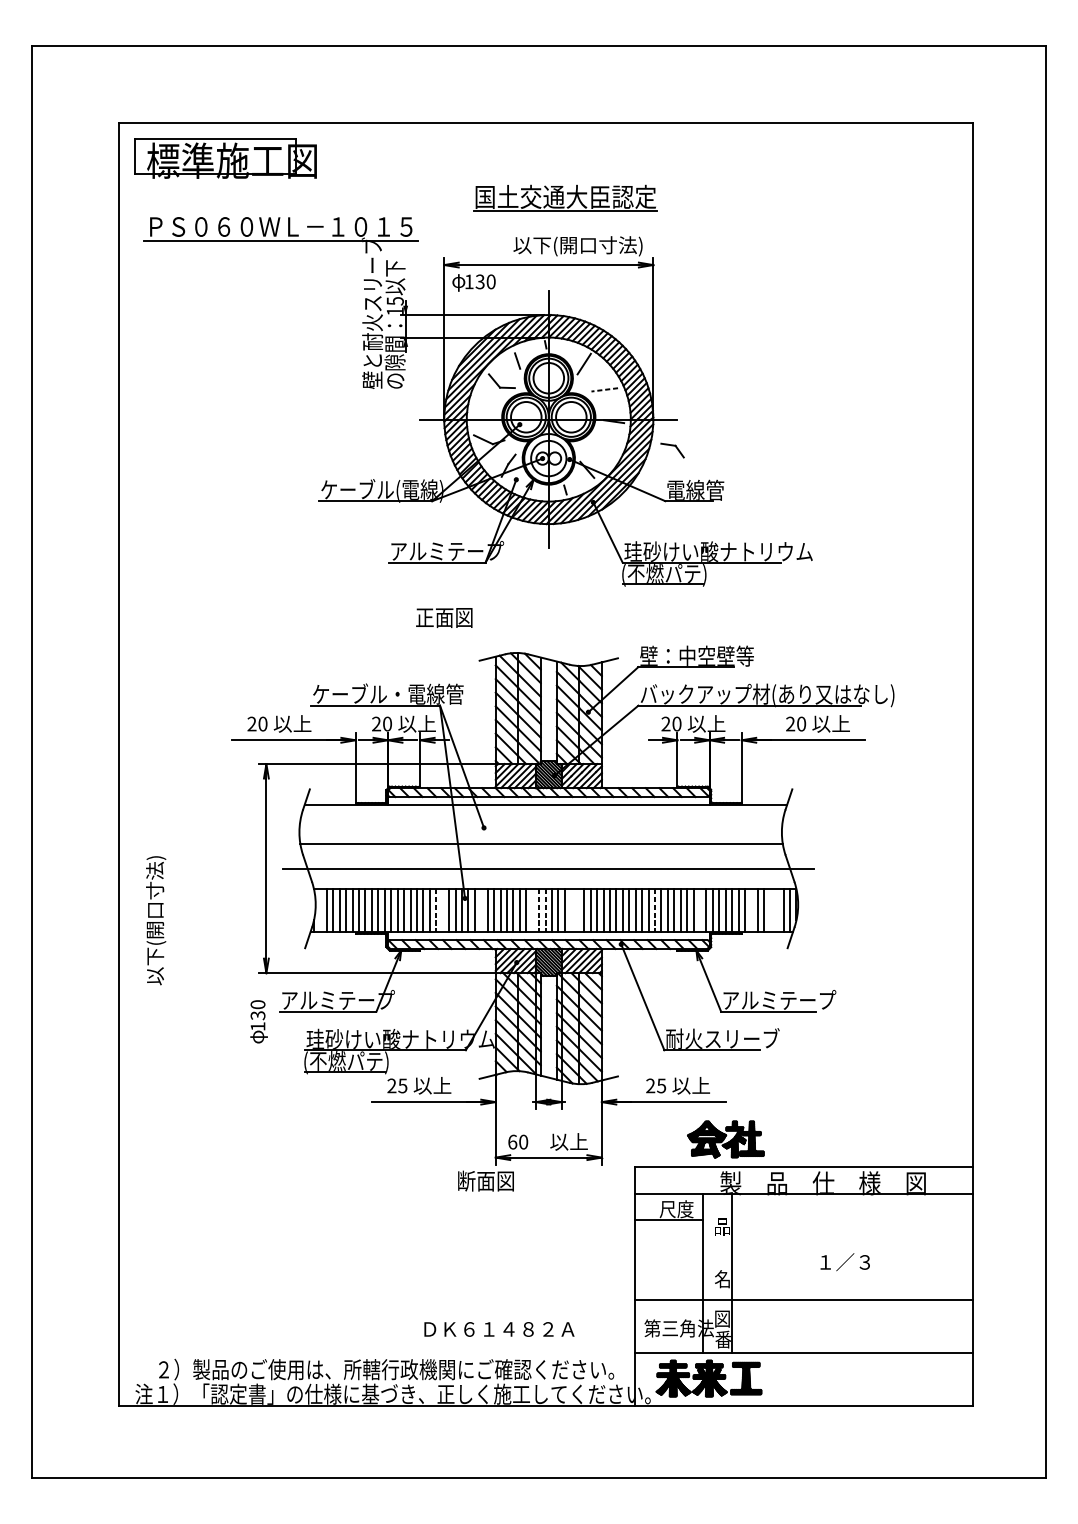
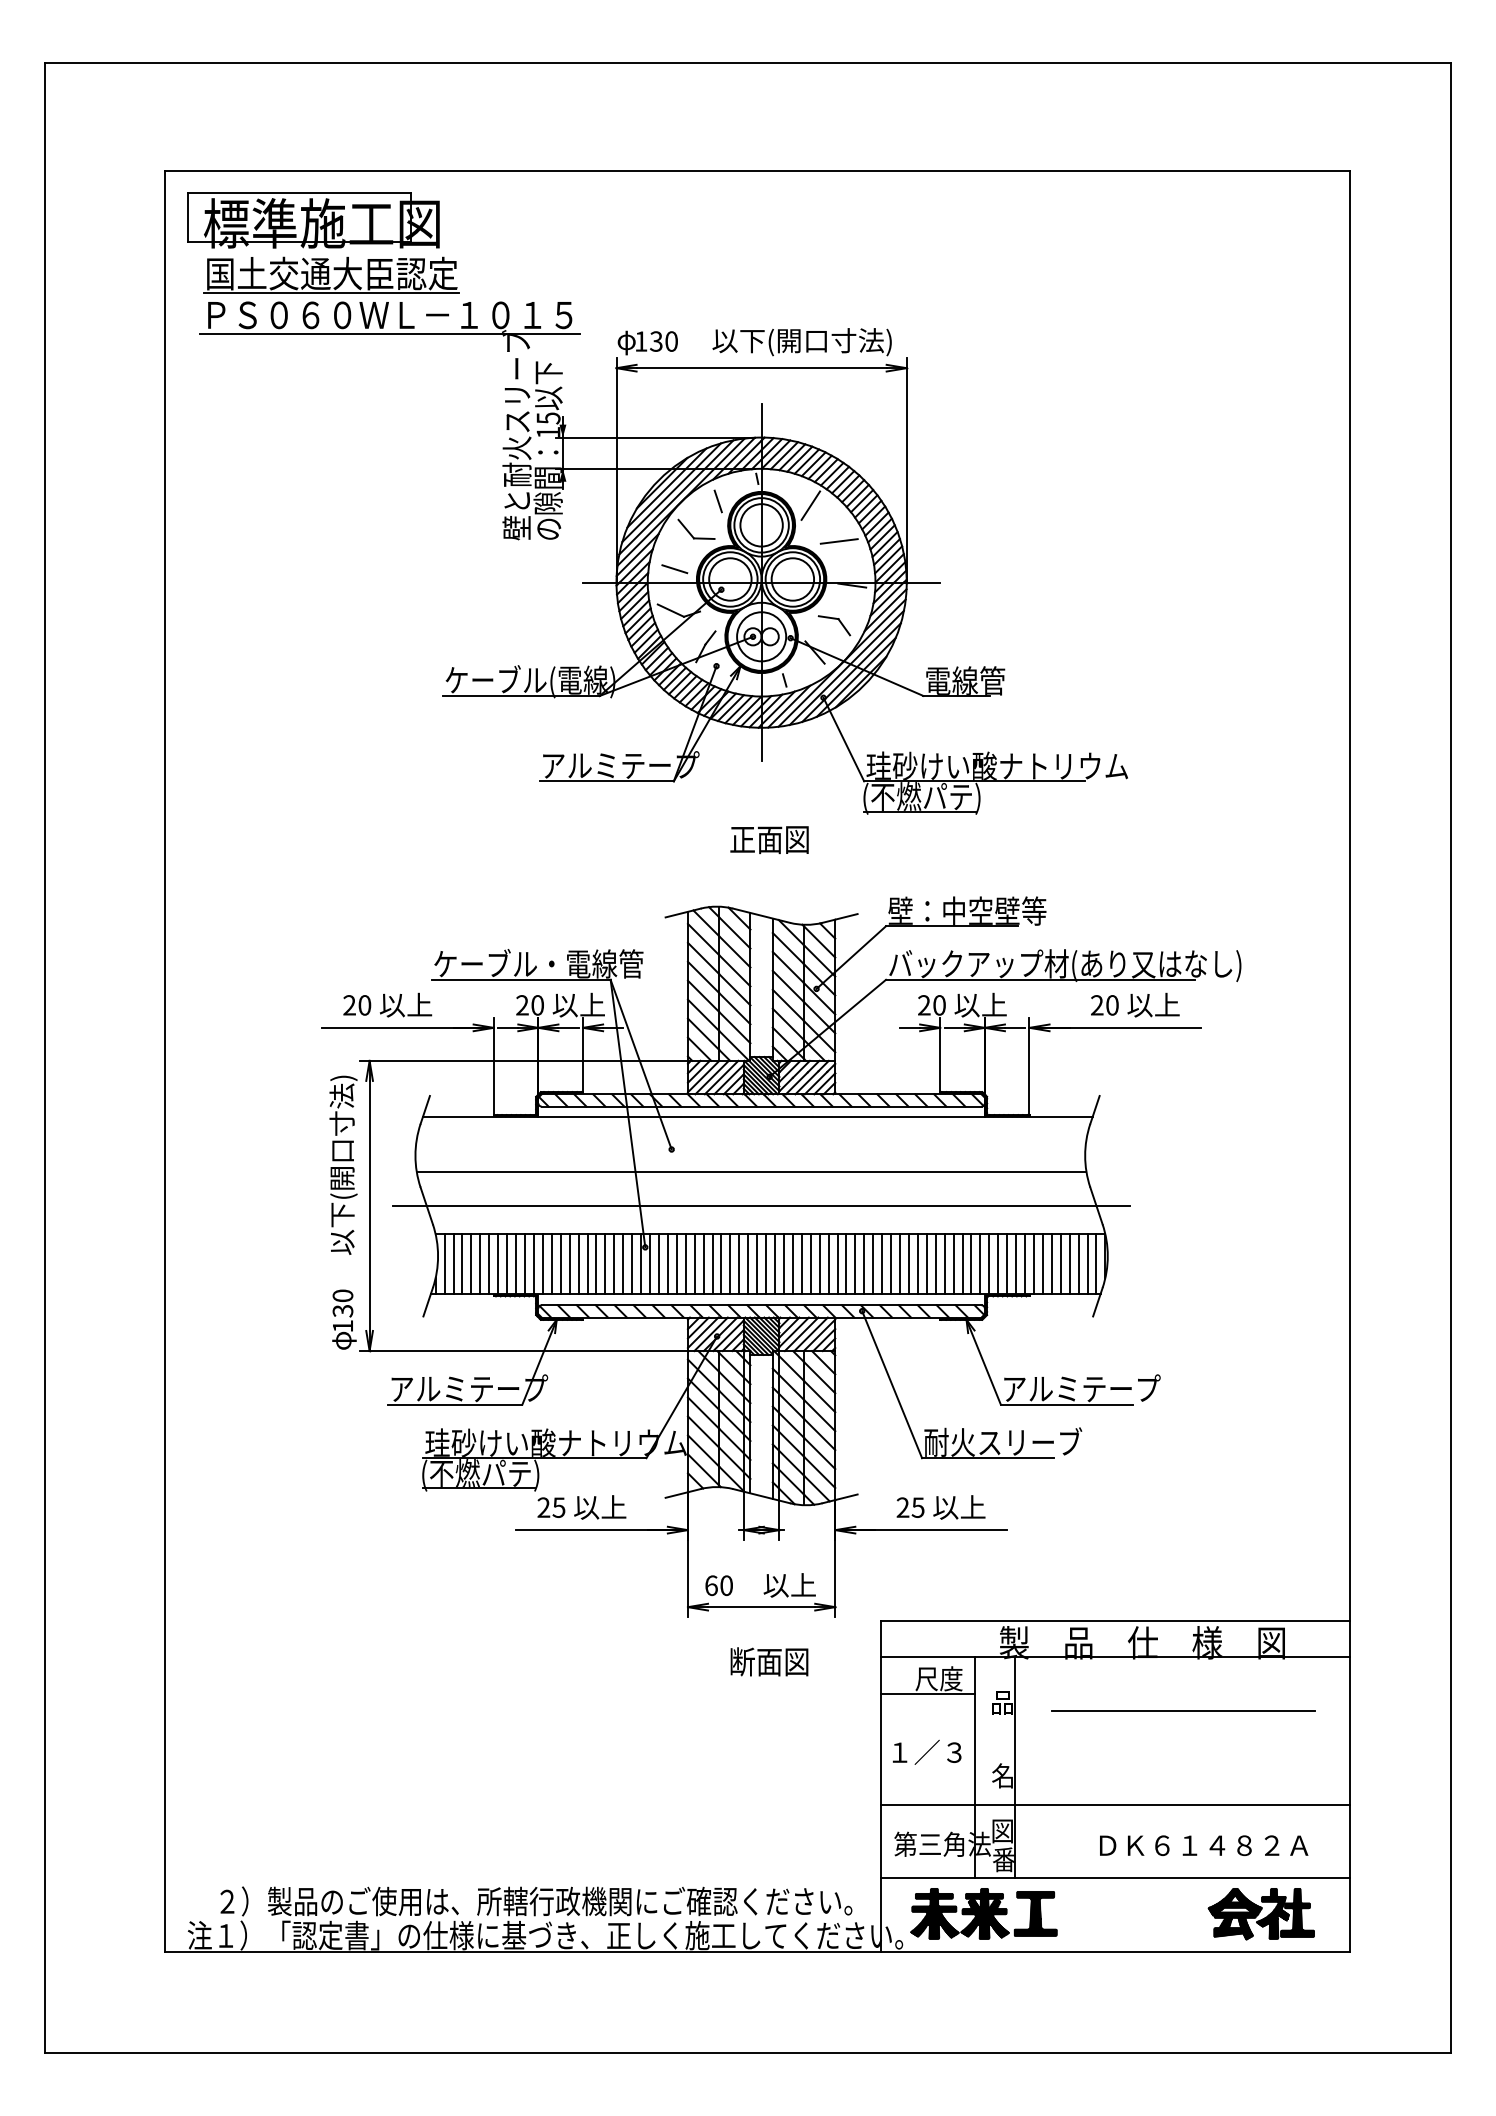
part: (565, 197) -> (331, 274), moved
text: (473, 282) -> (647, 342), moved
line: (604, 389) -> (839, 541), dashed -> solid
line: (486, 410) -> (674, 569), added
part: (672, 450) -> (834, 625), moved
text: (444, 618) -> (769, 840), moved
line: (320, 910) -> (444, 1264), added
line: (436, 910) -> (605, 1264), dashed -> solid
line: (442, 910) -> (614, 1264), added
line: (481, 910) -> (667, 1264), added
line: (532, 910) -> (739, 1264), added
line: (539, 910) -> (748, 1264), dashed -> solid
line: (545, 910) -> (757, 1264), dashed -> solid
line: (571, 910) -> (792, 1264), added
line: (577, 910) -> (801, 1264), added
line: (654, 910) -> (908, 1264), dashed -> solid
line: (700, 910) -> (971, 1264), added
line: (751, 910) -> (1042, 1264), added
line: (770, 910) -> (1069, 1264), added
line: (777, 910) -> (1078, 1264), added
text: (156, 920) -> (343, 1164), moved
text: (259, 1021) -> (344, 1319), moved
part: (725, 1139) -> (1260, 1914), moved
text: (486, 1180) -> (769, 1661), moved
line: (852, 1232) -> (1183, 1710), added
text: (845, 1261) -> (927, 1751), moved
text: (499, 1329) -> (1204, 1845), moved

